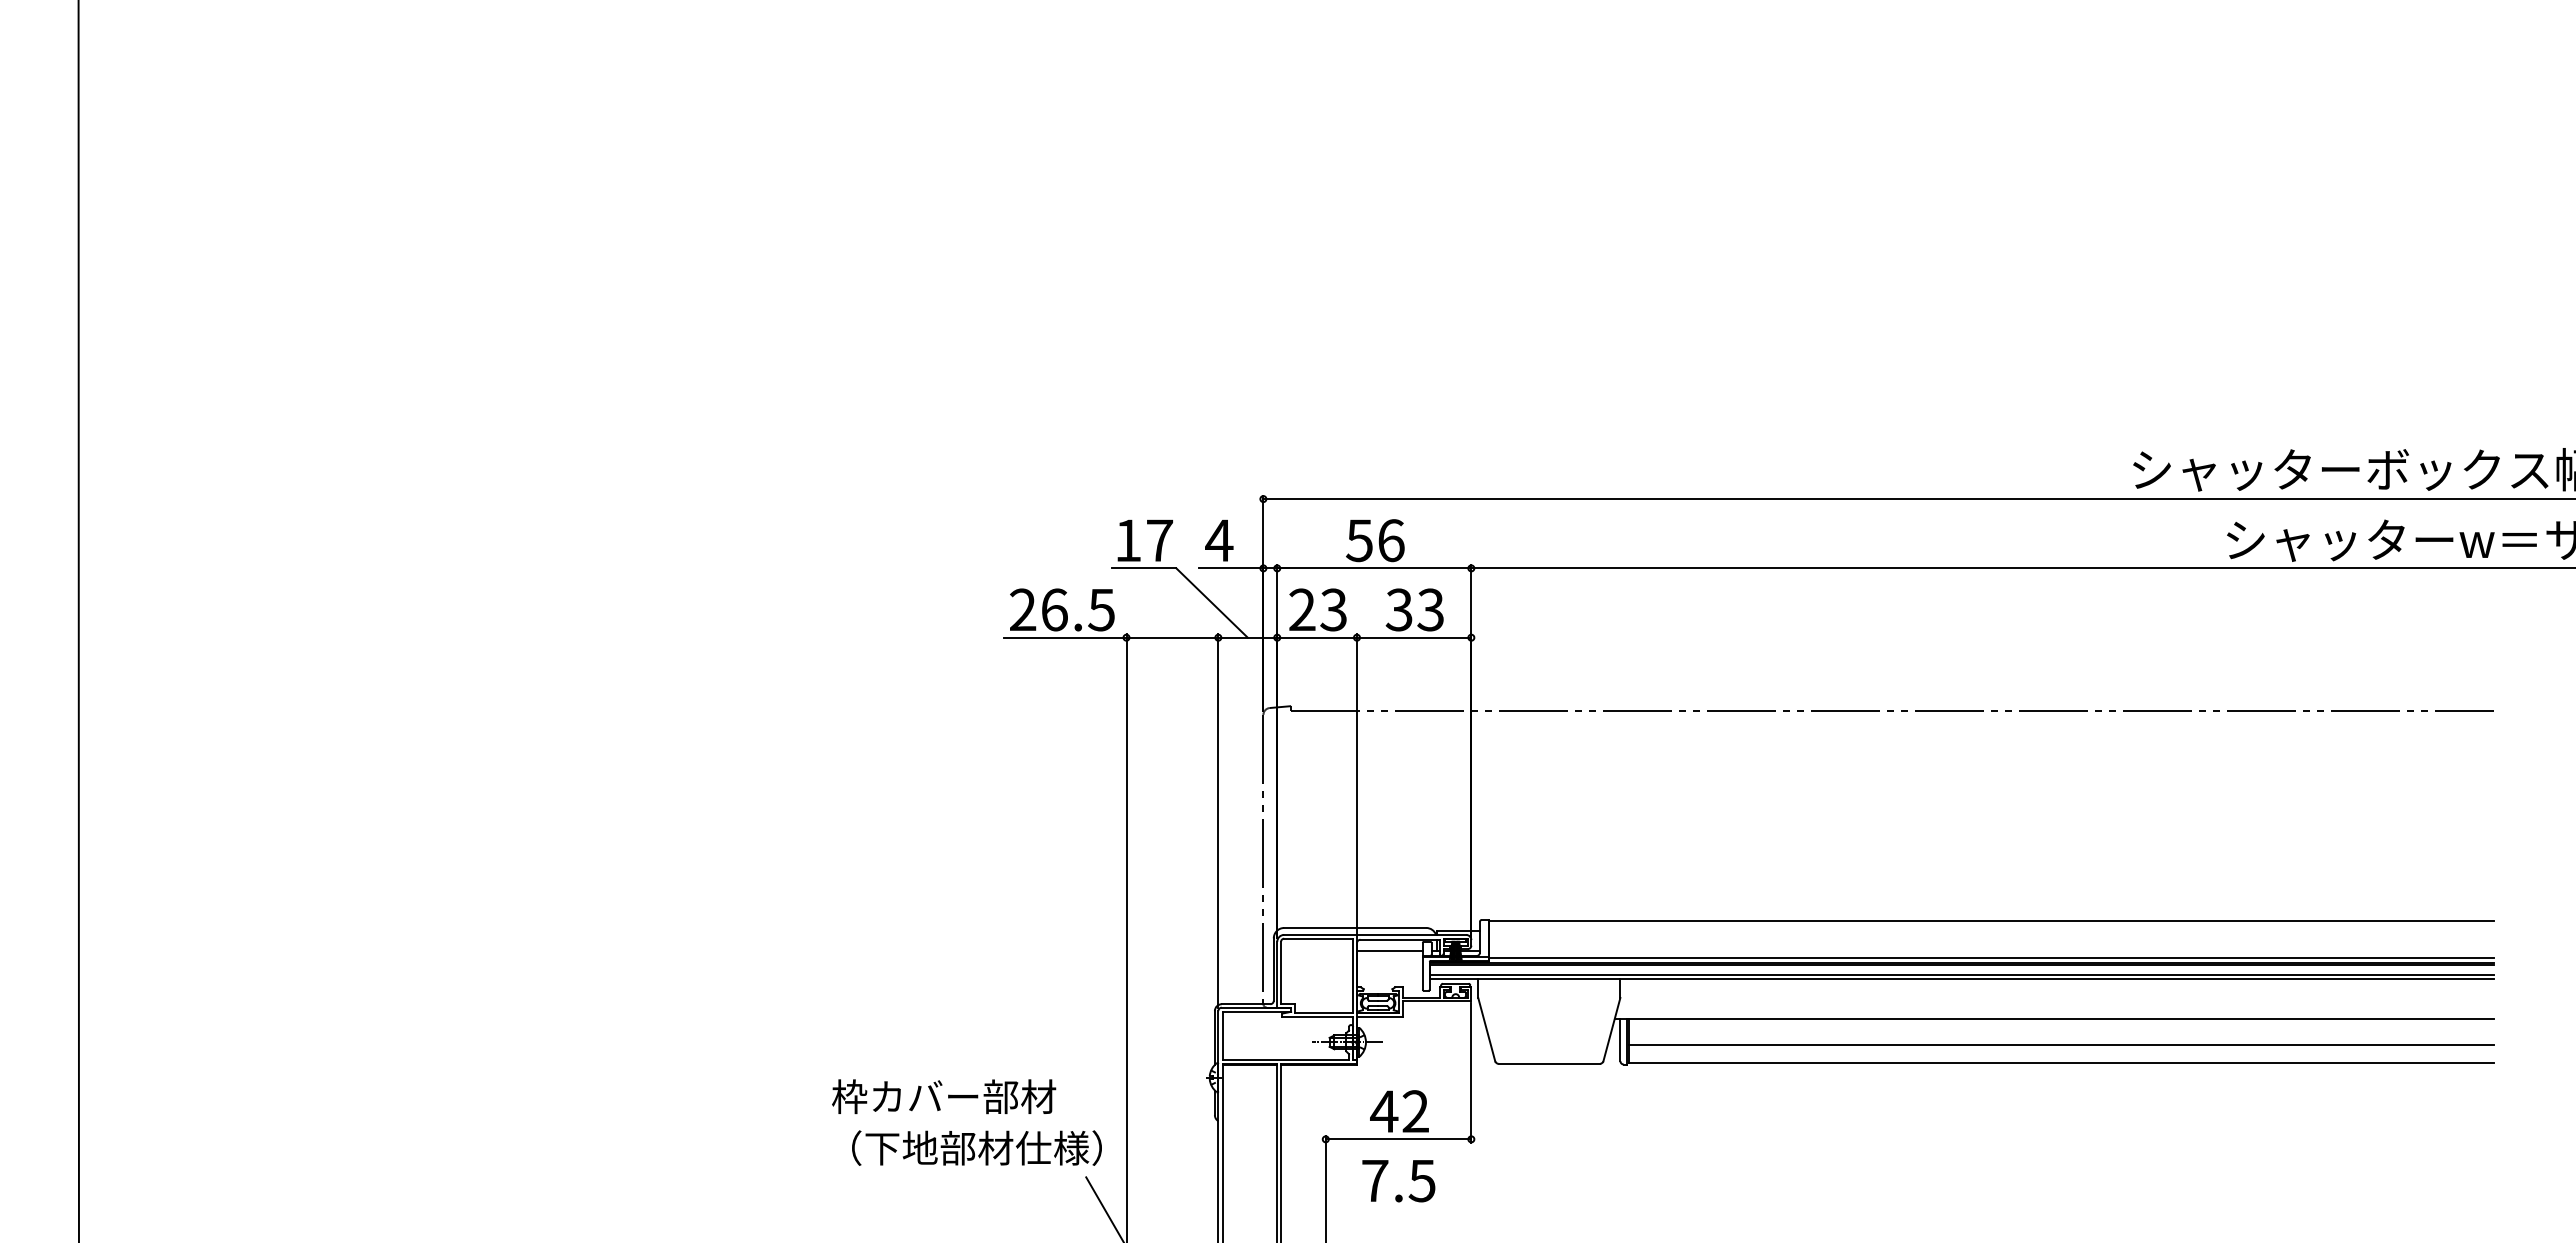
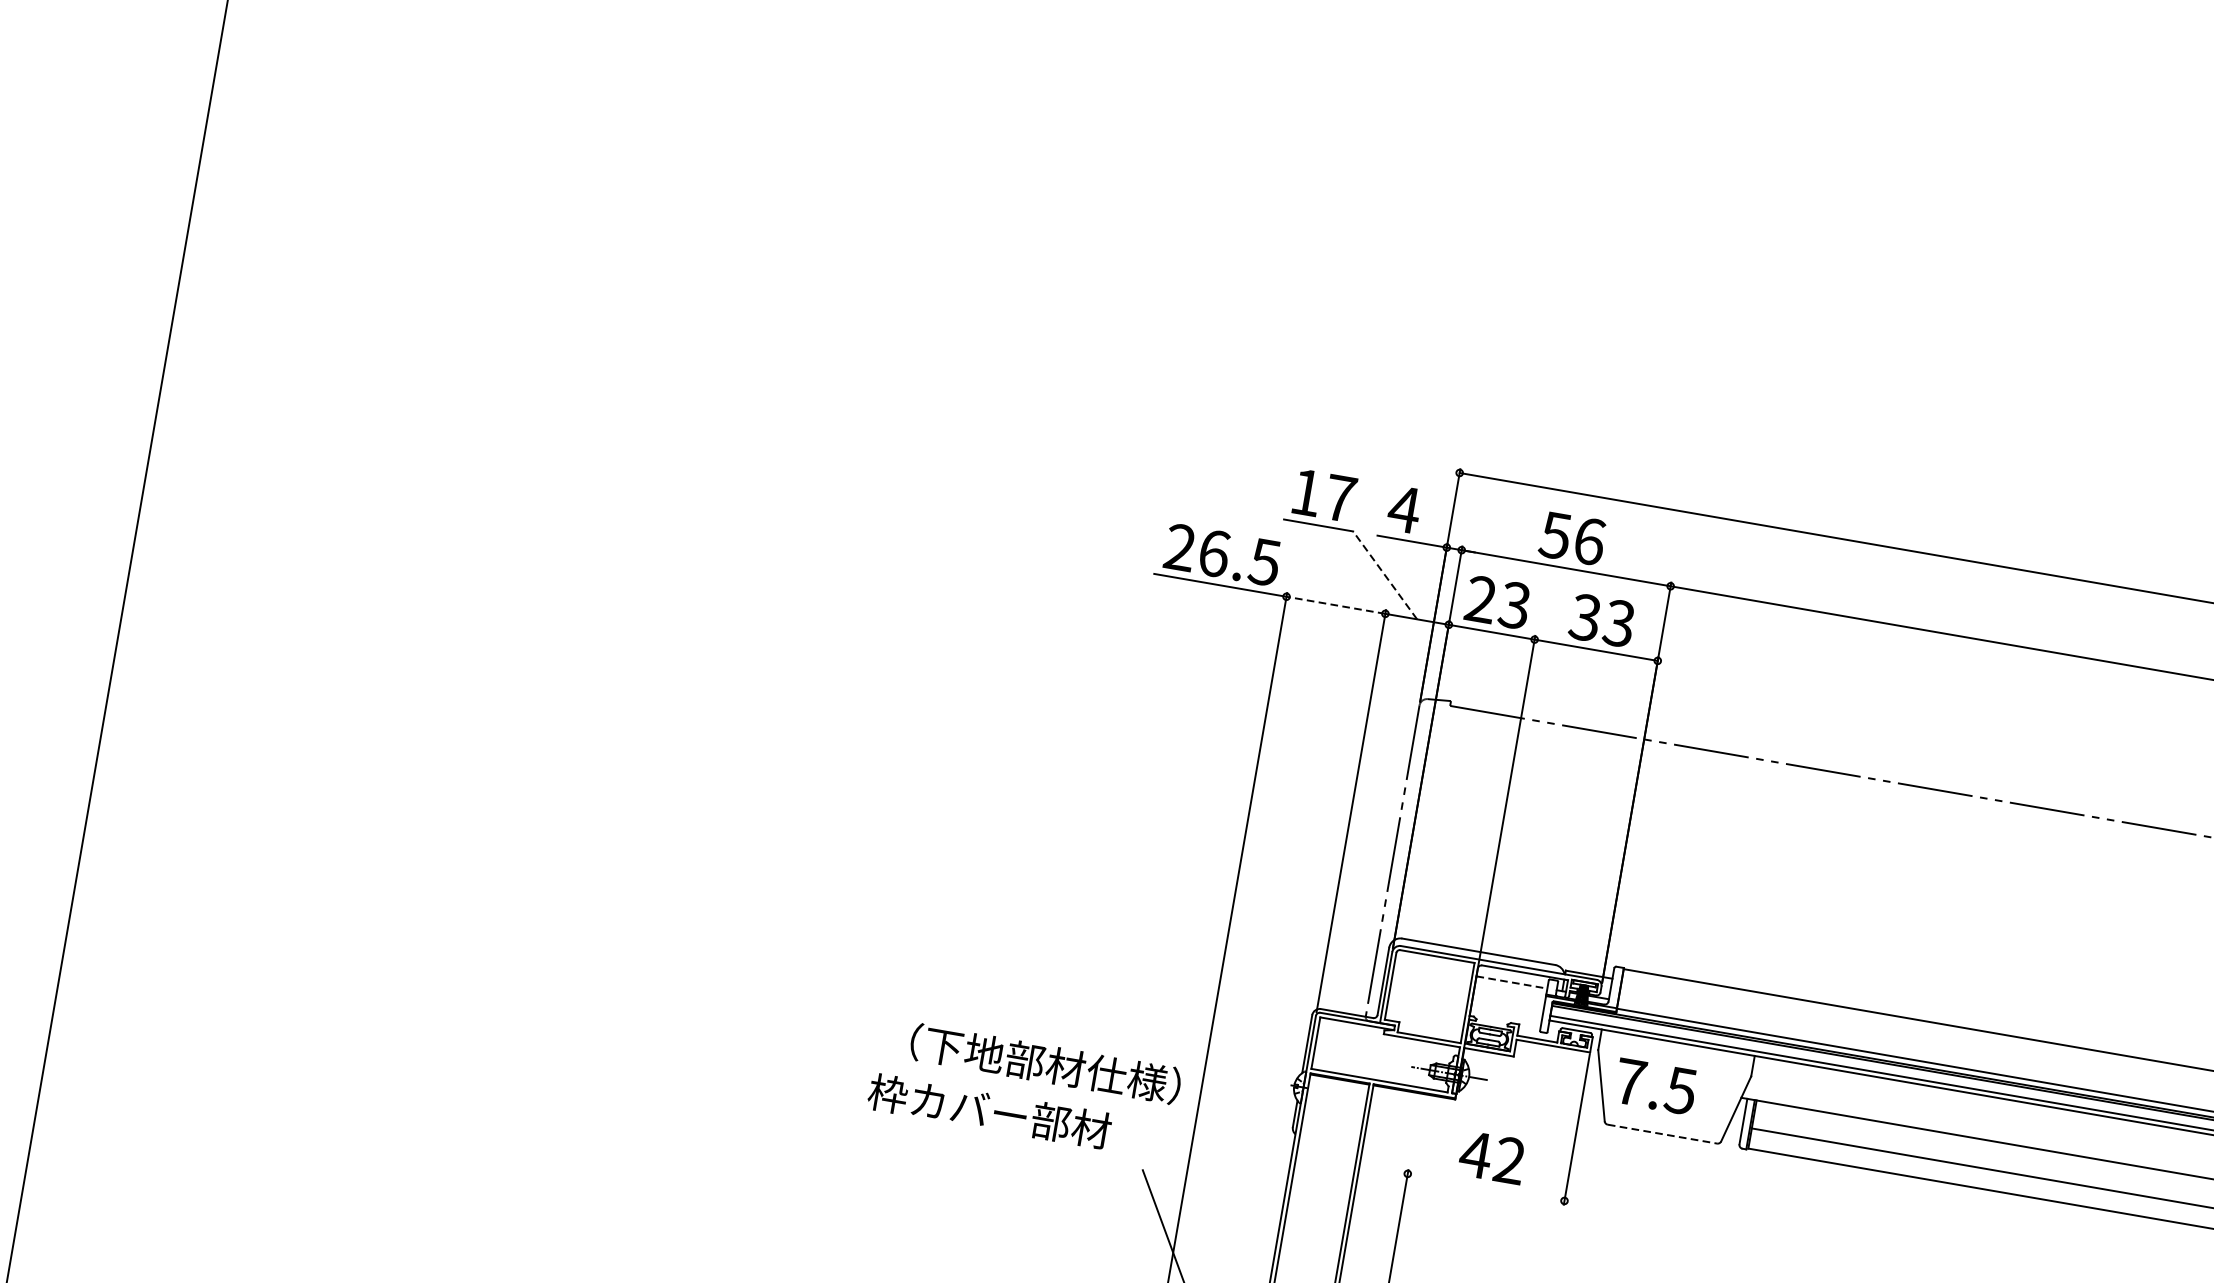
line: (1212, 603) -> (1385, 575), solid -> dashed
line: (1172, 637) -> (1336, 605), solid -> dashed
line: (1389, 950) -> (1511, 982), solid -> dashed
line: (1549, 1063) -> (1662, 1133), solid -> dashed
text: (969, 1096) -> (1032, 1061), 枠カバー部材 -> （下地部材仕様）
line: (1398, 1139) -> (1486, 1187), removed
text: (964, 1147) -> (1017, 1115), （下地部材仕様） -> 枠カバー部材
text: (1398, 1181) -> (1655, 1087), moved

